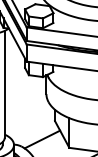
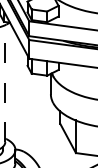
line: (4, 83) -> (5, 82), solid -> dashed
line: (42, 139) -> (46, 143), removed

